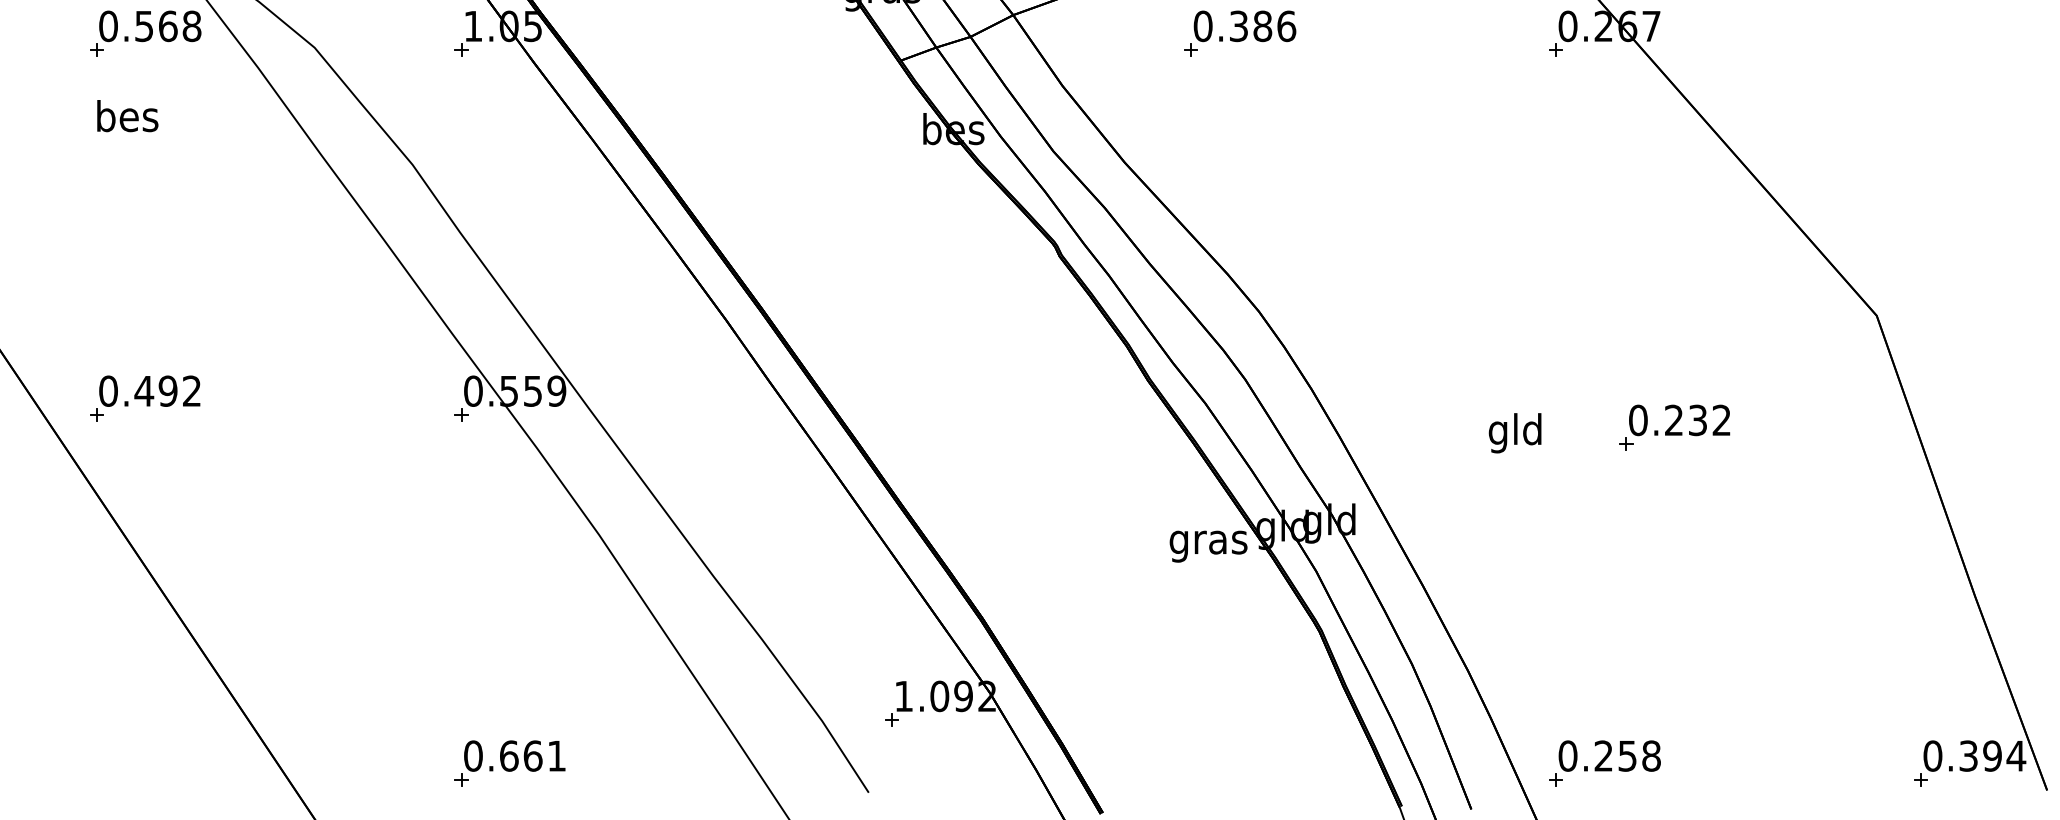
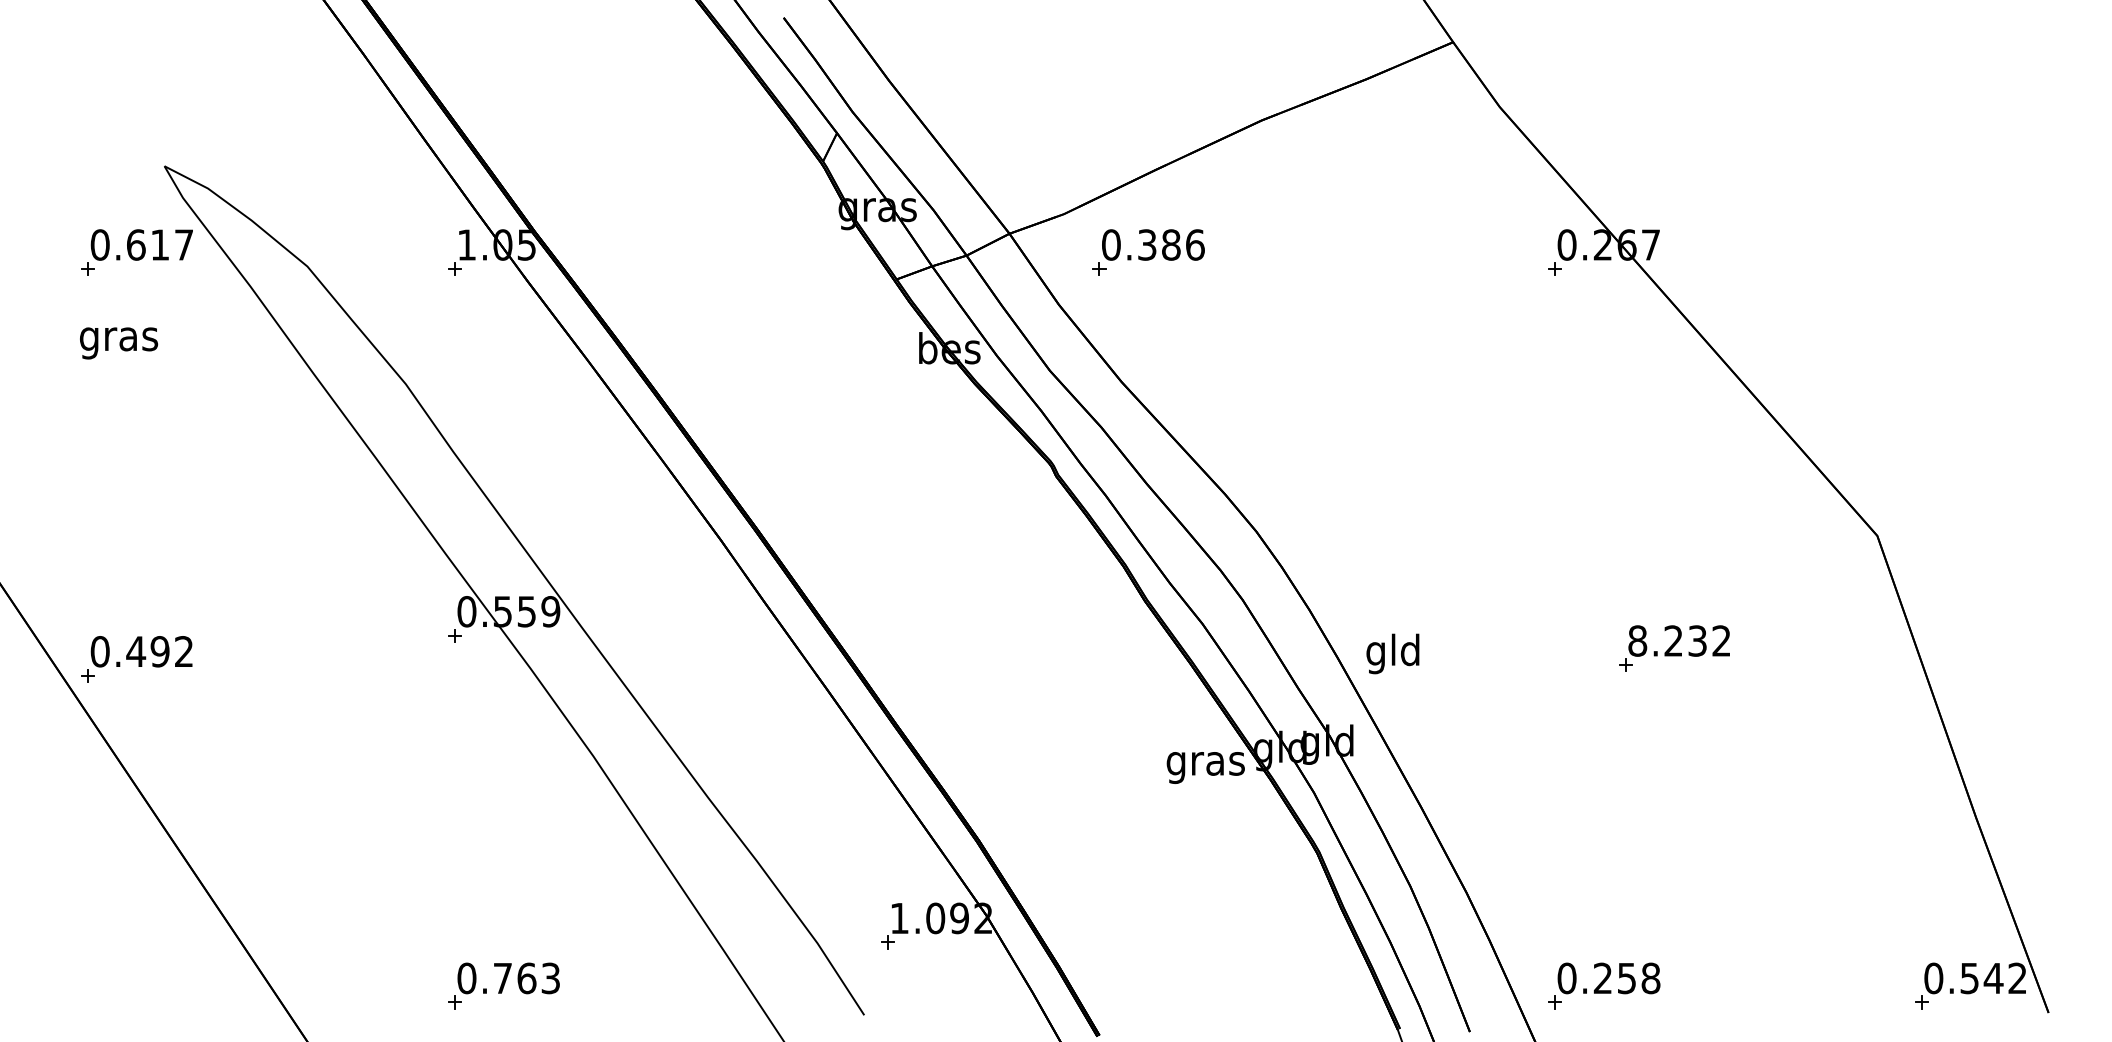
text: (168, 25) -> (160, 244), 0.568 -> 0.617
part: (1240, 33) -> (1148, 252), moved
text: (127, 120) -> (119, 339), bes -> gras
part: (144, 398) -> (136, 659), moved
text: (1638, 419) -> (1637, 640), 0.232 -> 8.232
text: (1514, 432) -> (1392, 653), moved
text: (532, 756) -> (526, 978), 0.661 -> 0.763
text: (1993, 756) -> (1994, 978), 0.394 -> 0.542

